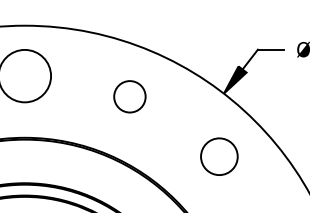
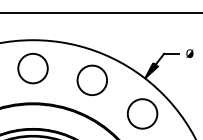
circle: (128, 95) -> (91, 79), size x1.67
circle: (219, 155) -> (142, 113), size x1.43

